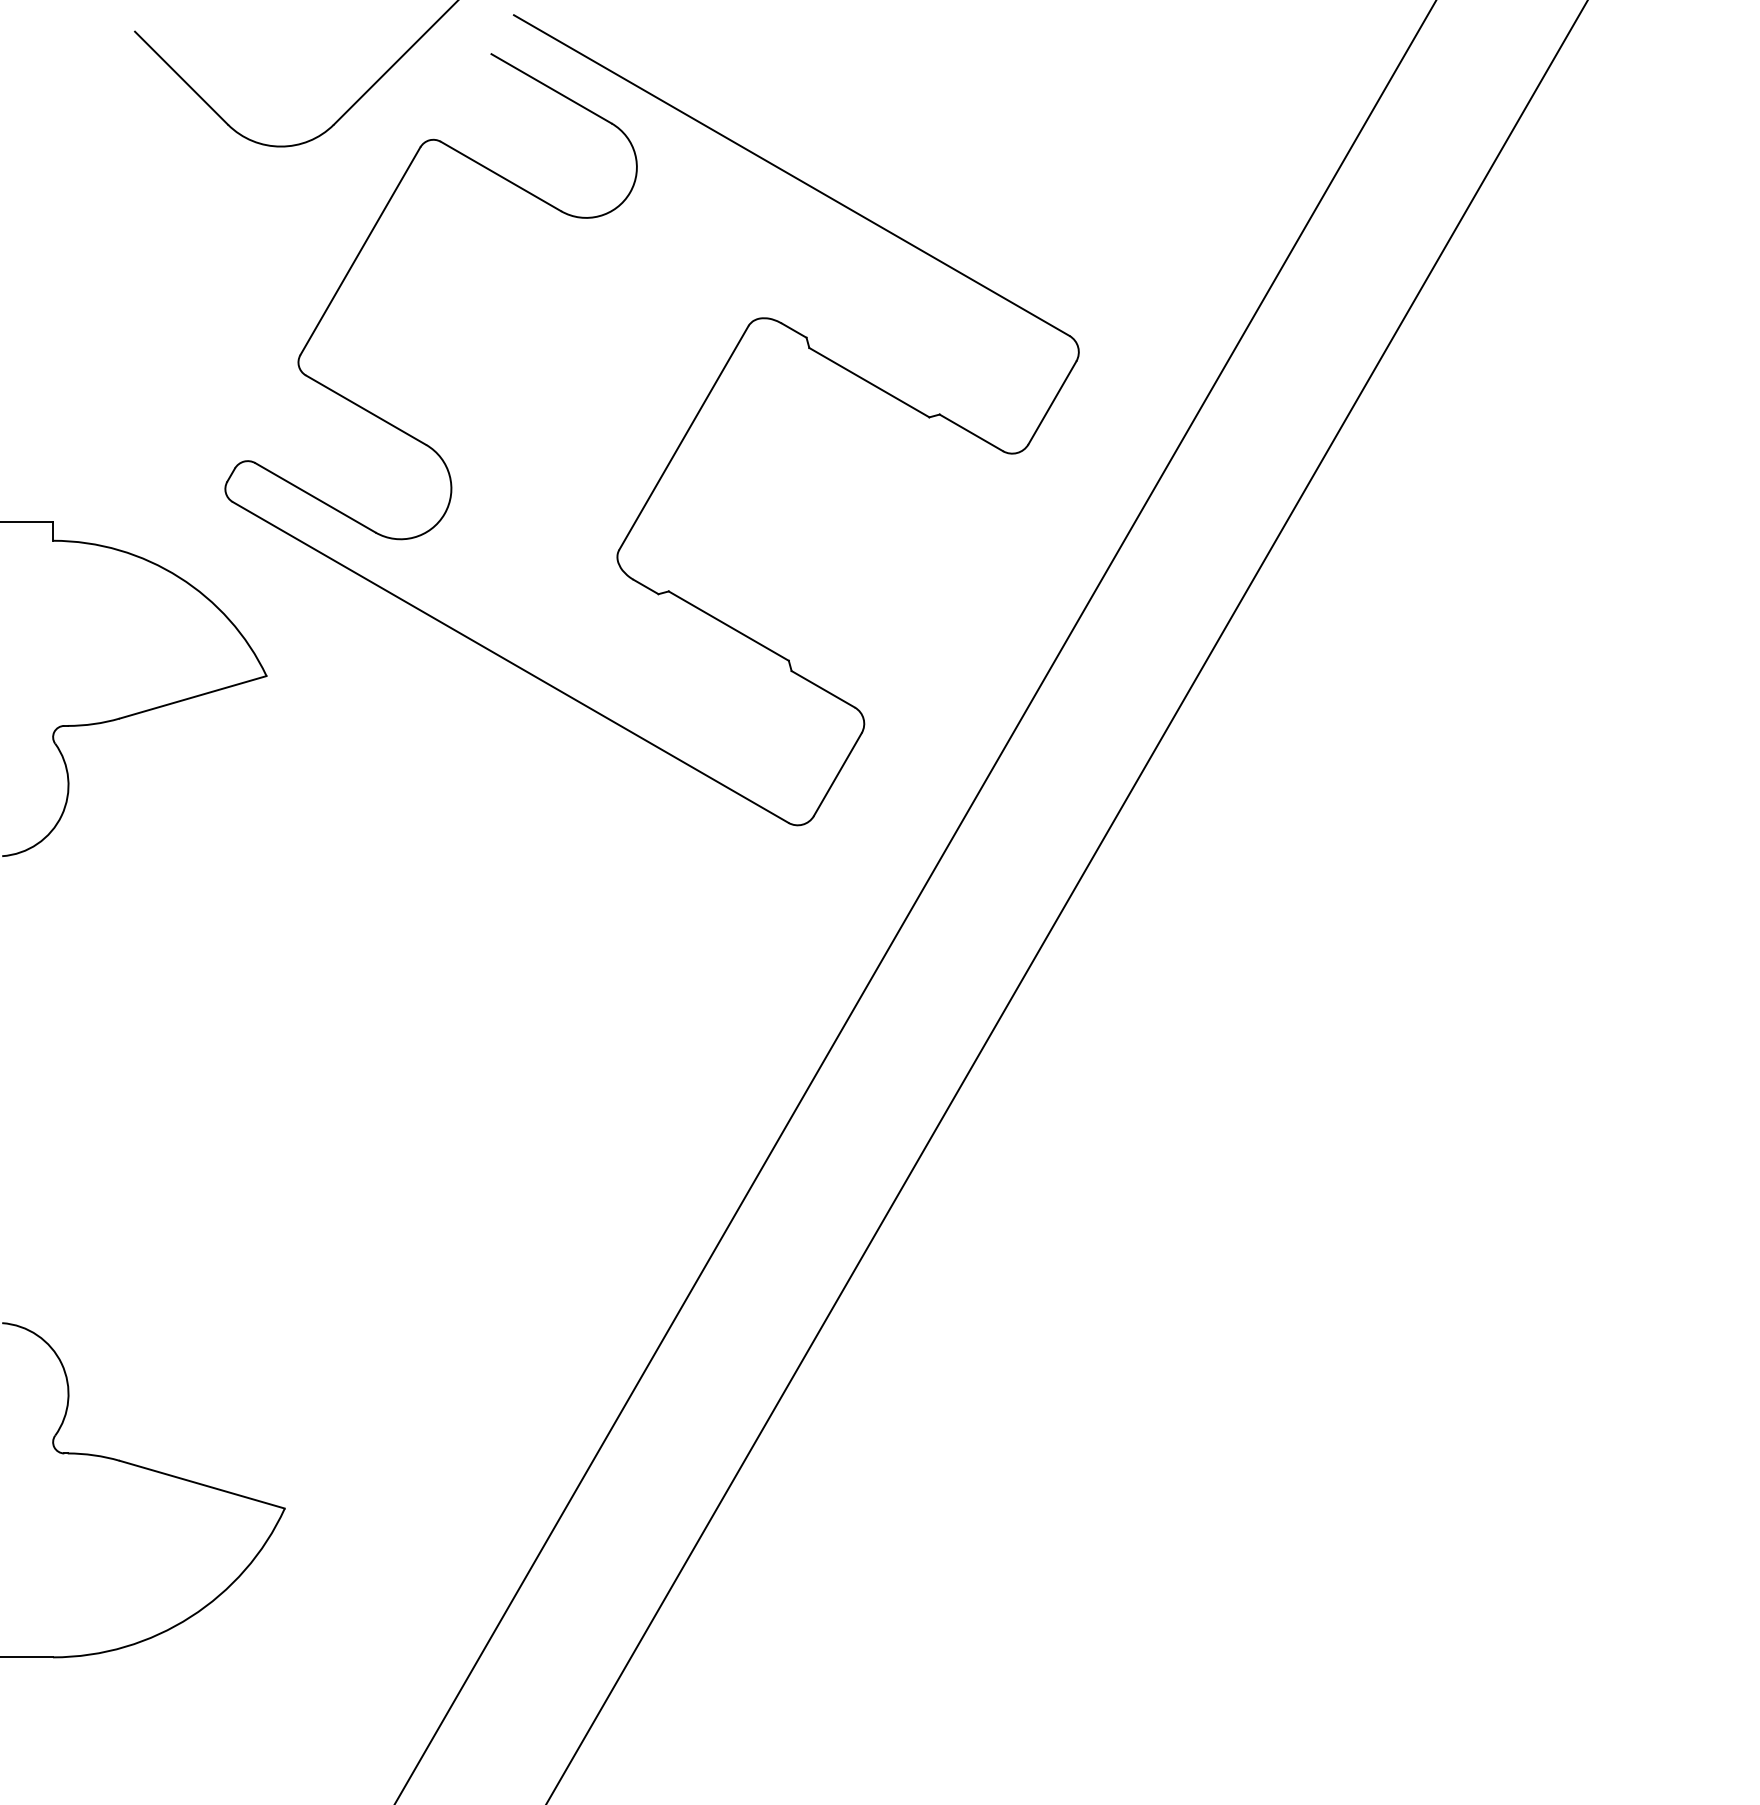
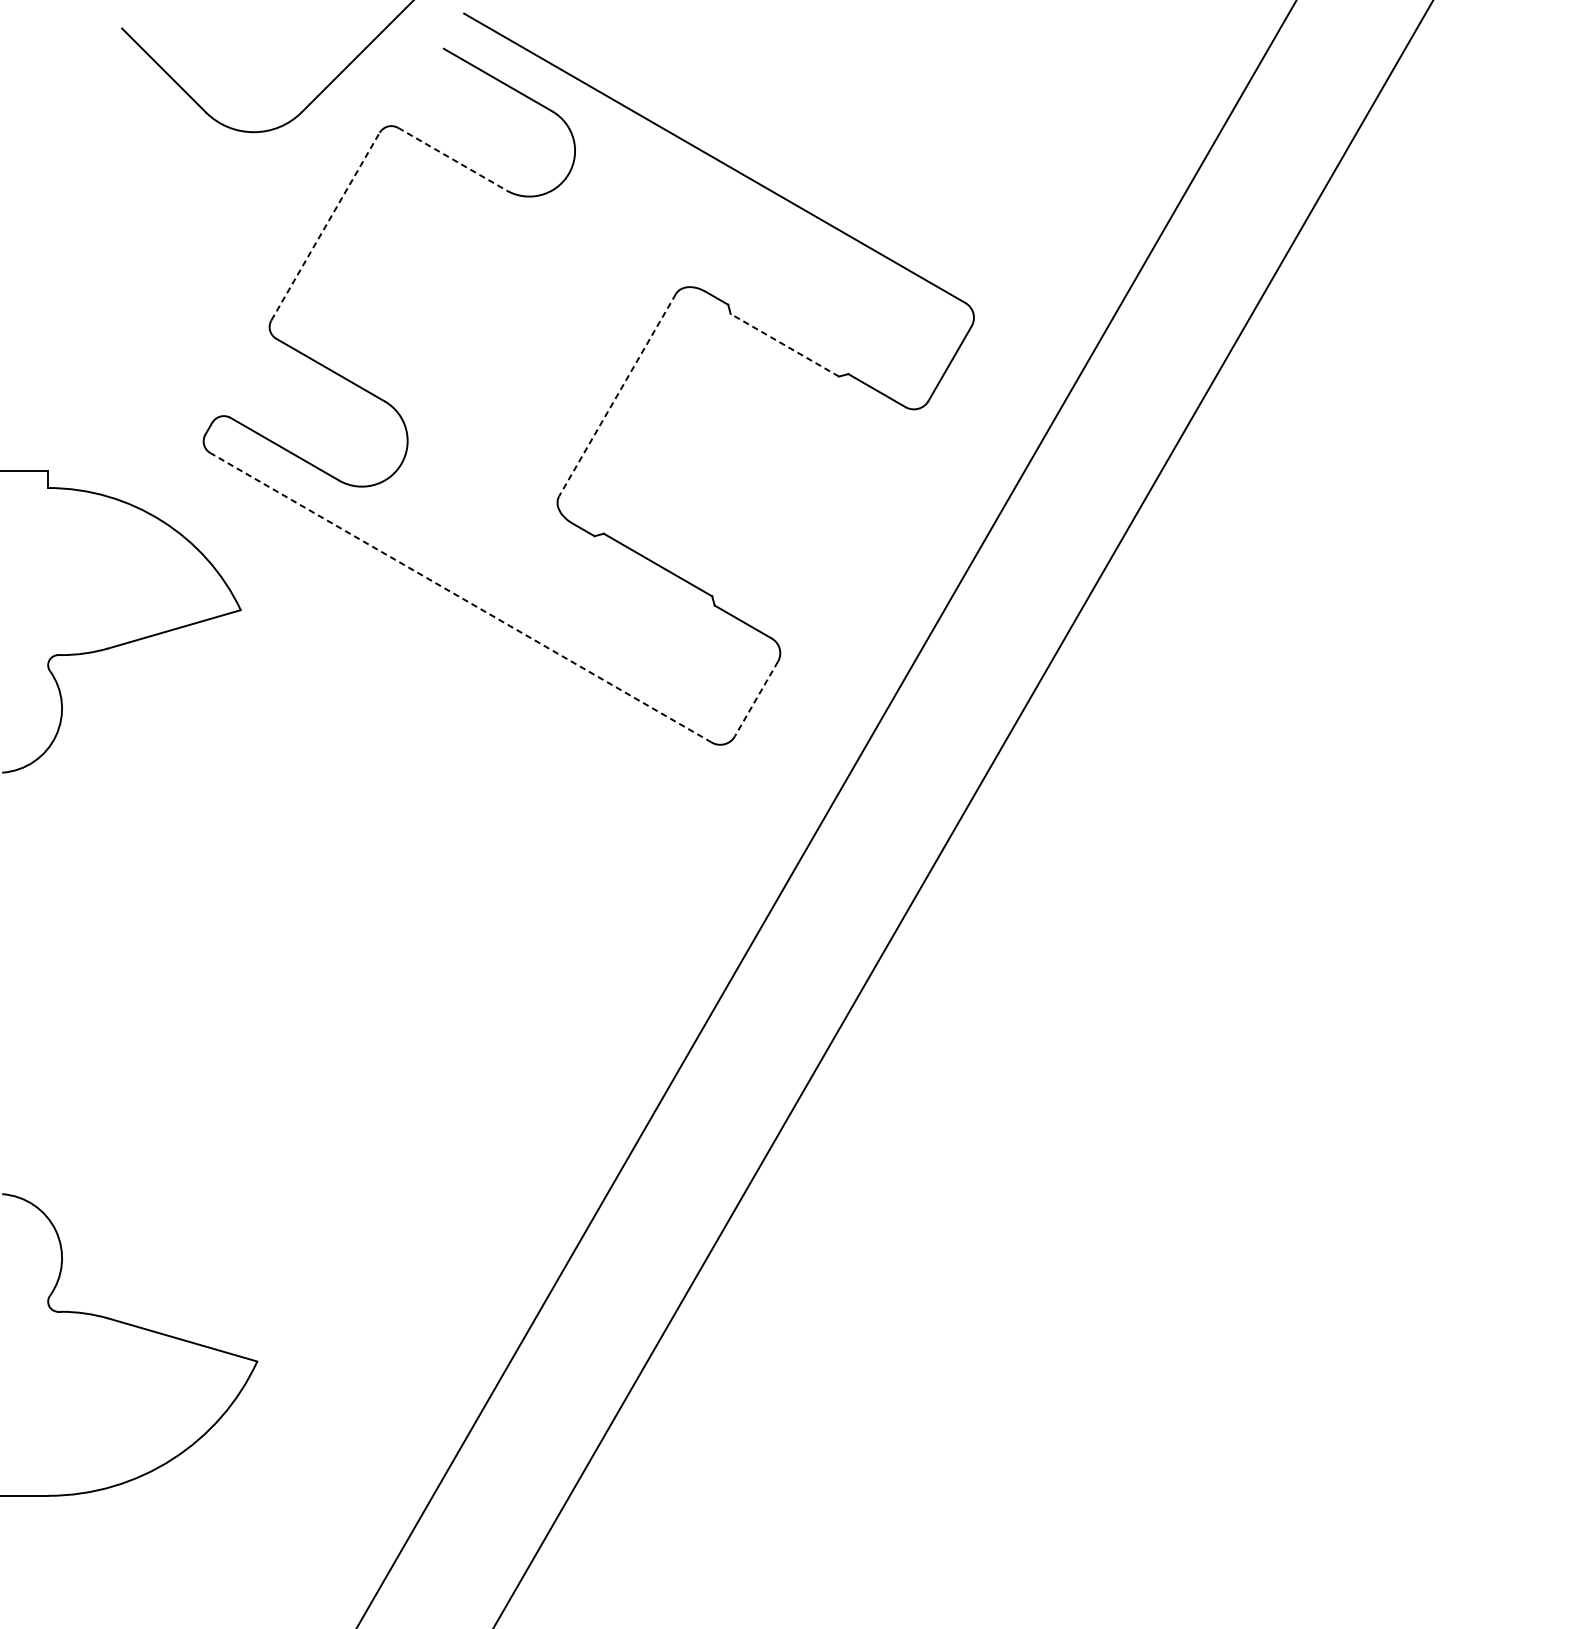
line: (501, 176) -> (452, 159), solid -> dashed
line: (360, 251) -> (325, 226), solid -> dashed
line: (868, 382) -> (784, 345), solid -> dashed
line: (683, 438) -> (617, 395), solid -> dashed
line: (510, 662) -> (460, 597), solid -> dashed
line: (837, 774) -> (756, 698), solid -> dashed

